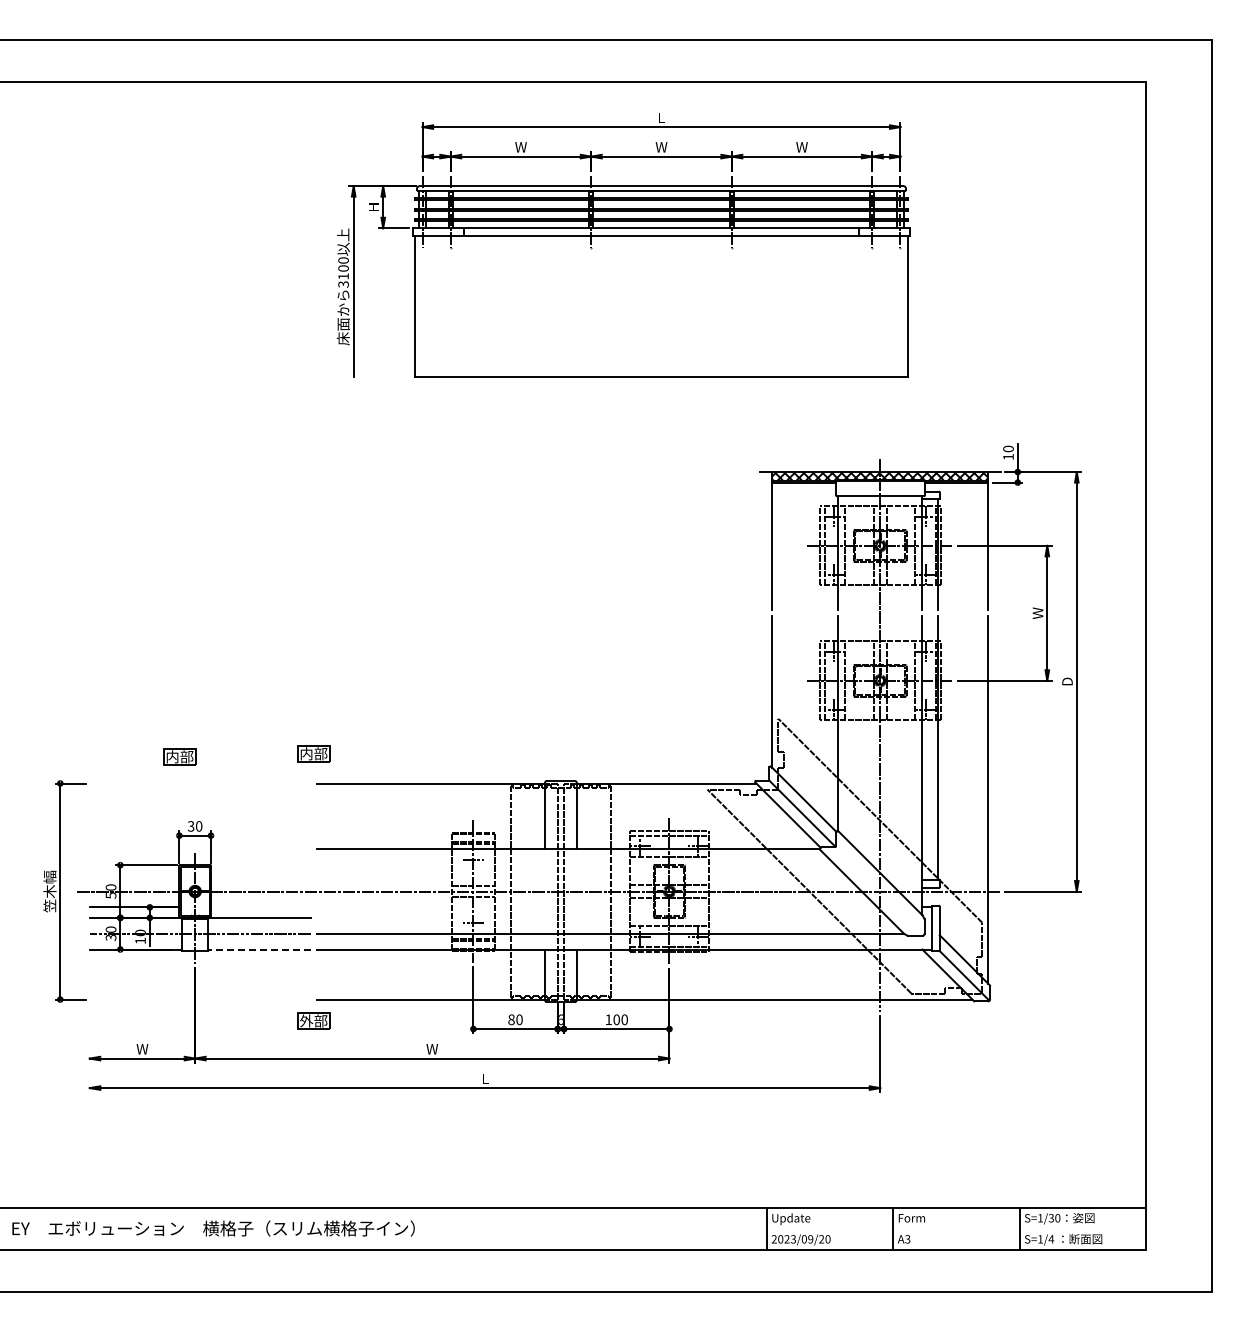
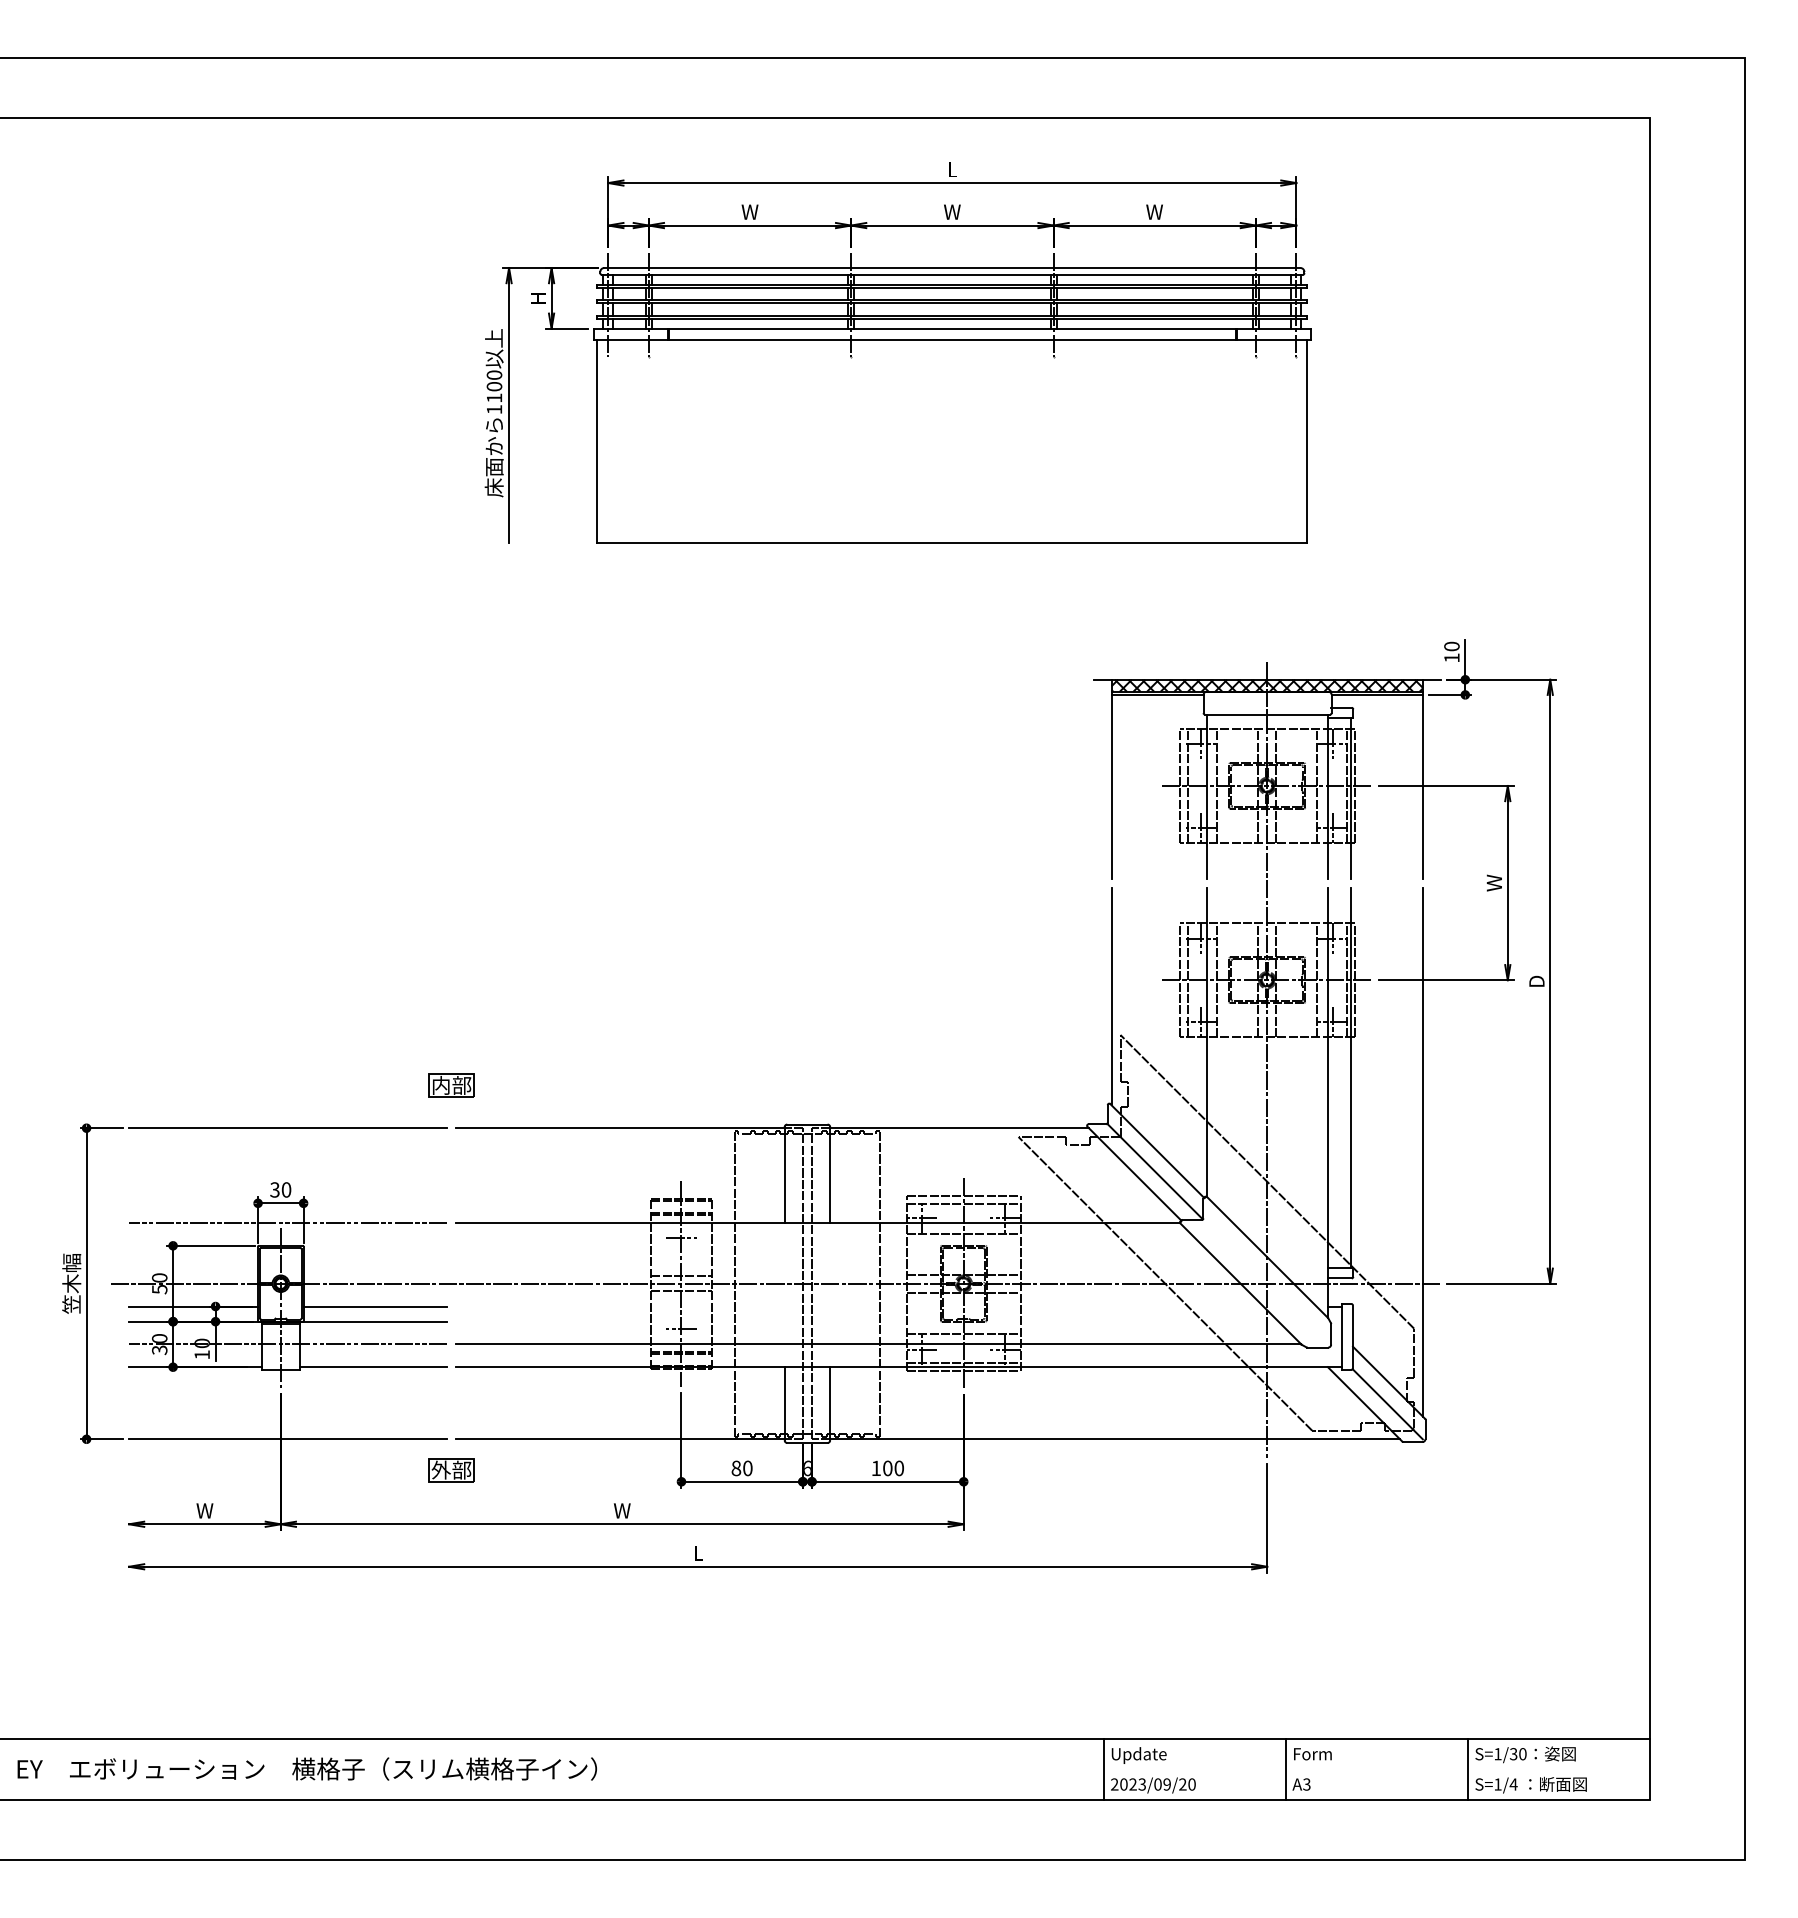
text: (343, 284) -> (494, 409), 3100 -> 1100
part: (179, 756) -> (258, 1089), removed
line: (199, 783) -> (287, 1128), added
line: (199, 849) -> (287, 1223), added
line: (260, 907) -> (374, 1306), added
line: (258, 949) -> (371, 1367), dashed -> solid
line: (199, 999) -> (287, 1439), added

